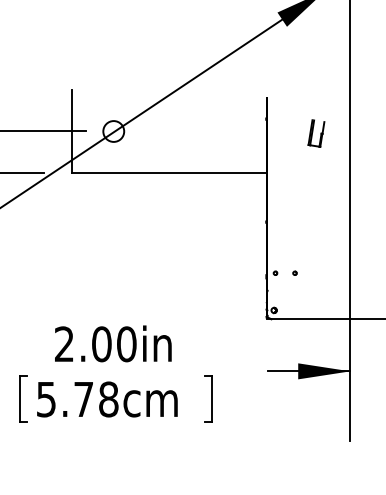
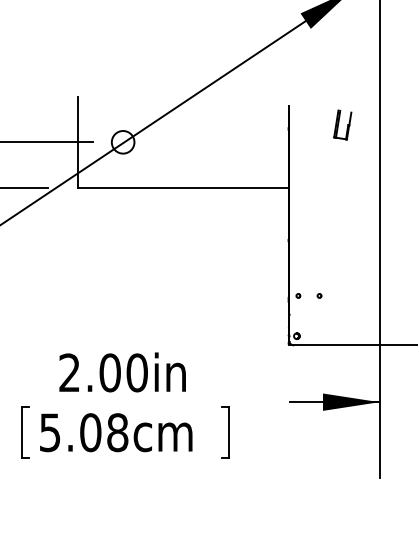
part: (316, 133) -> (342, 124), moved
text: (83, 399) -> (90, 432), 5.78cm -> 5.08cm

